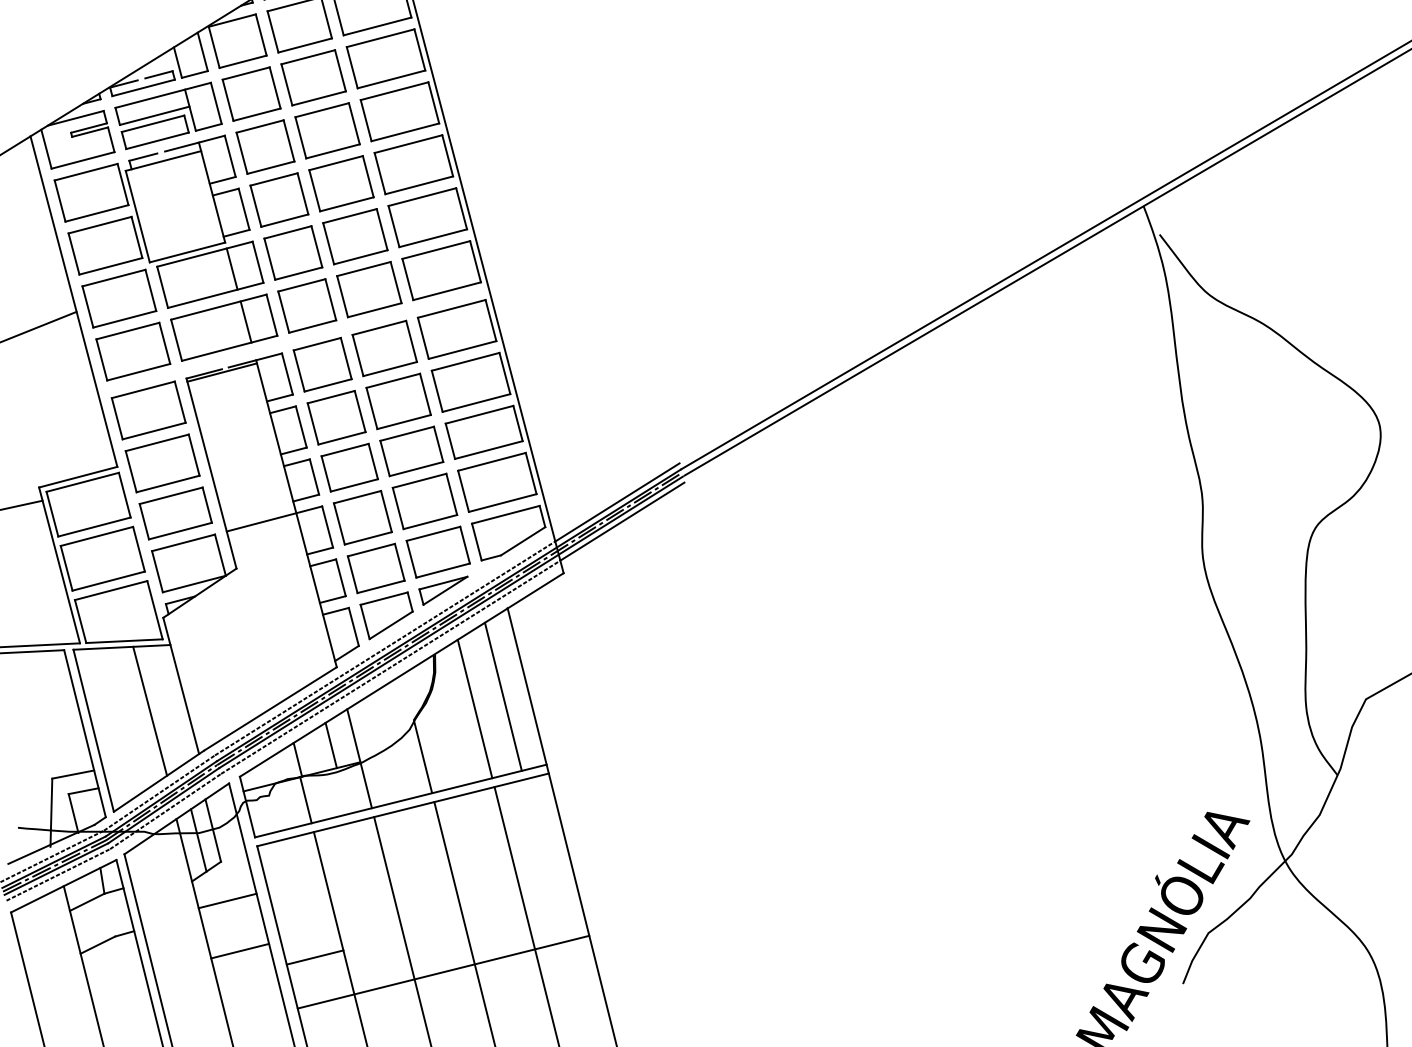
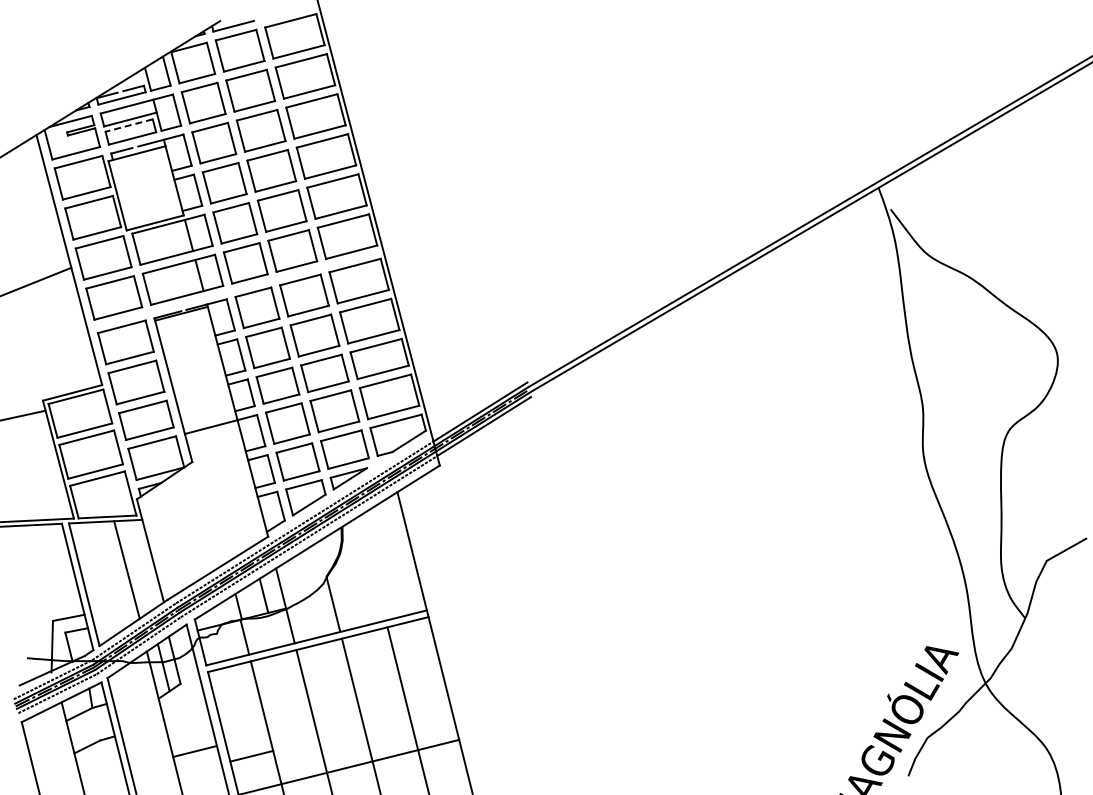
line: (152, 123) -> (128, 125), solid -> dashed
line: (503, 697) -> (394, 559), removed
line: (474, 707) -> (372, 567), removed
line: (227, 900) -> (185, 713), removed

